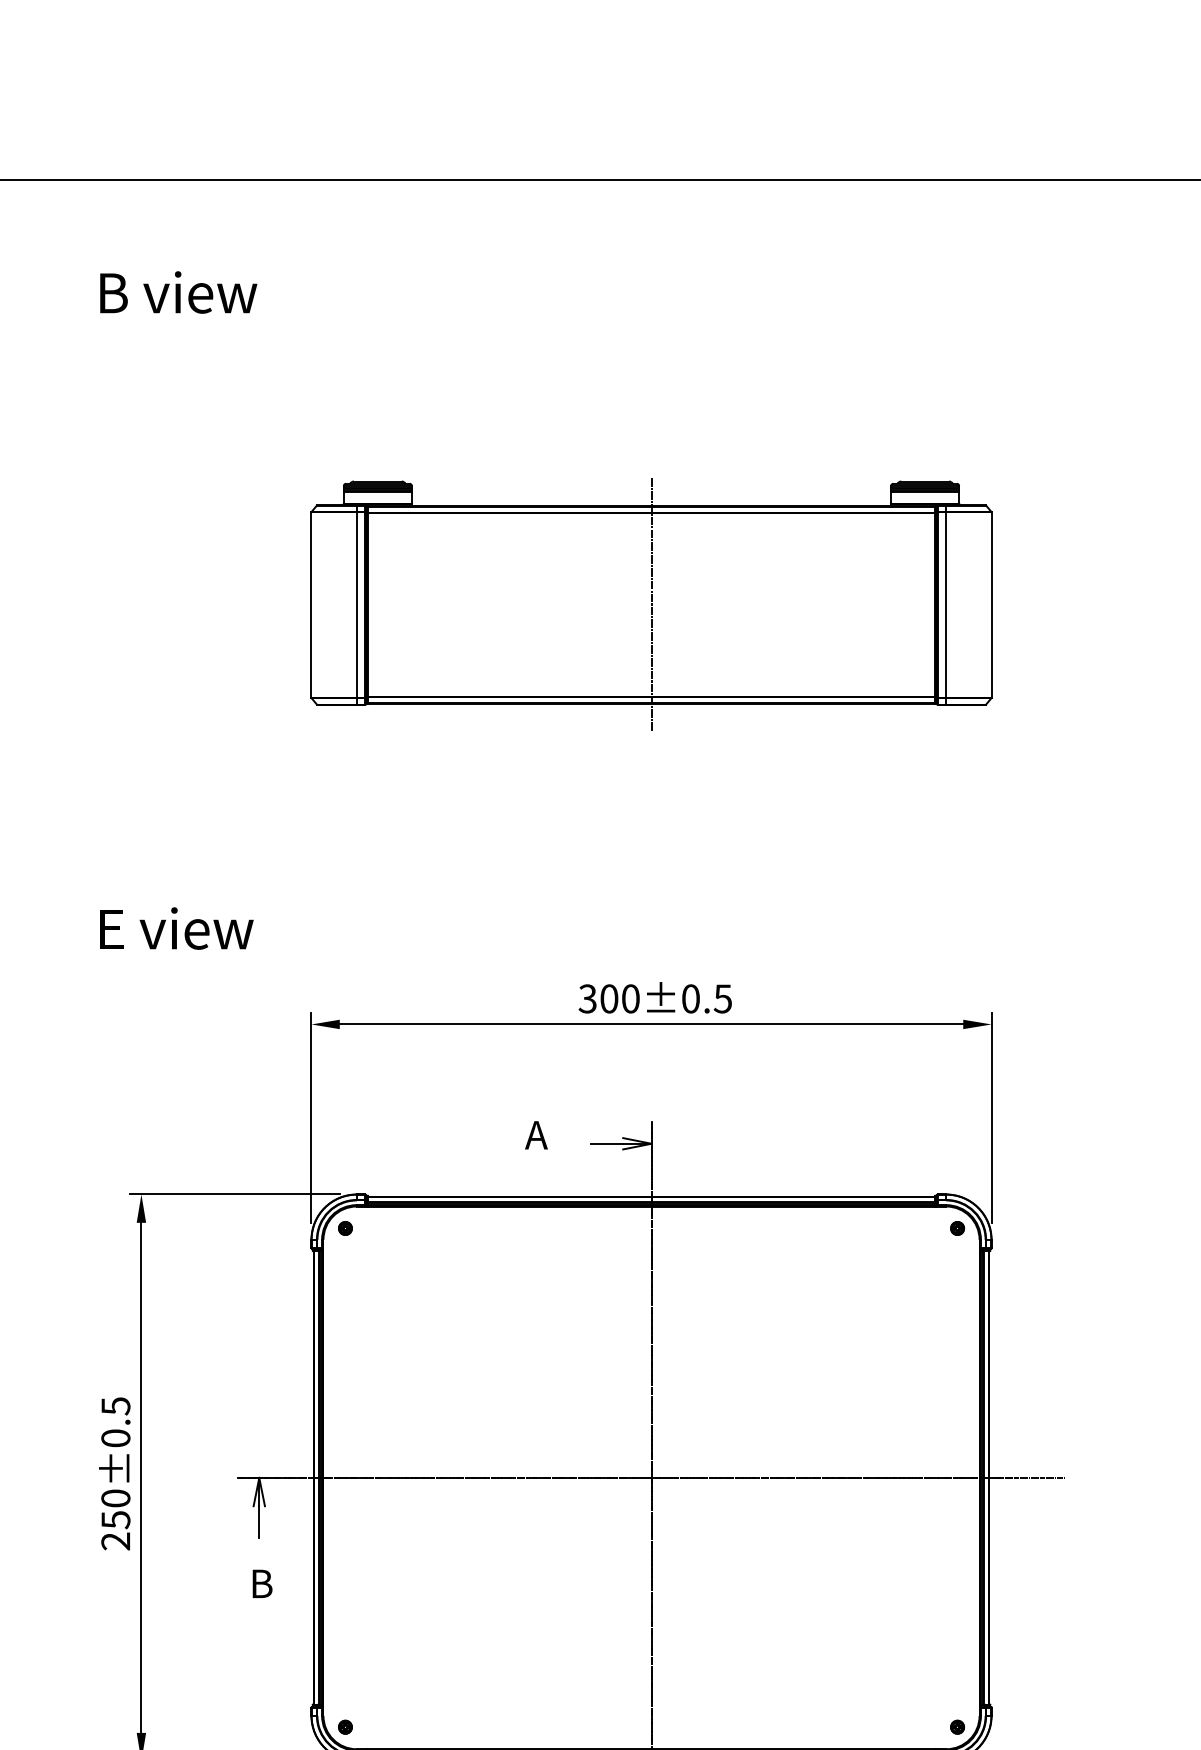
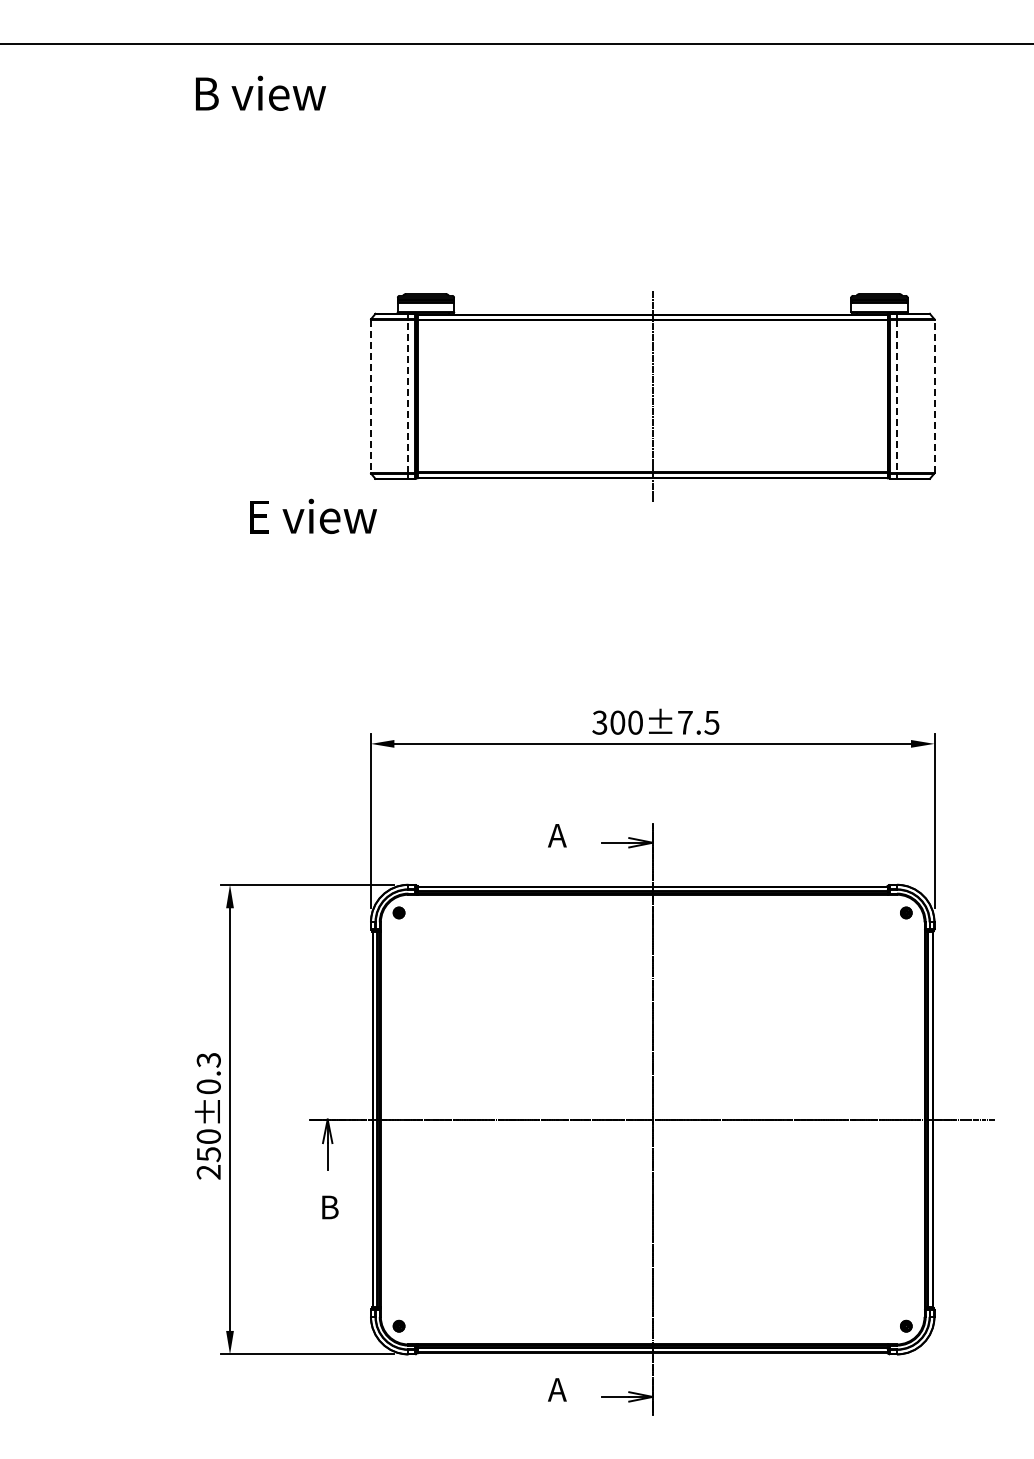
text: (178, 291) -> (260, 92), moved
line: (310, 605) -> (370, 396), solid -> dashed
line: (356, 605) -> (408, 396), solid -> dashed
line: (945, 605) -> (896, 396), solid -> dashed
line: (991, 605) -> (934, 396), solid -> dashed
text: (176, 927) -> (313, 515), moved
text: (691, 998) -> (685, 722), 300±0.5 -> 300±7.5
text: (115, 1406) -> (208, 1060), 250±0.5 -> 250±0.3

